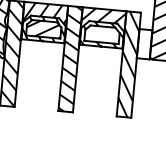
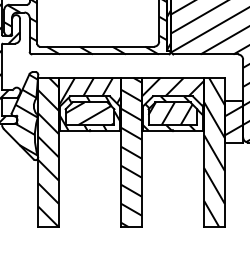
hatch: (100, 34) -> (170, 113), added
hatch: (144, 43) -> (233, 120), added

